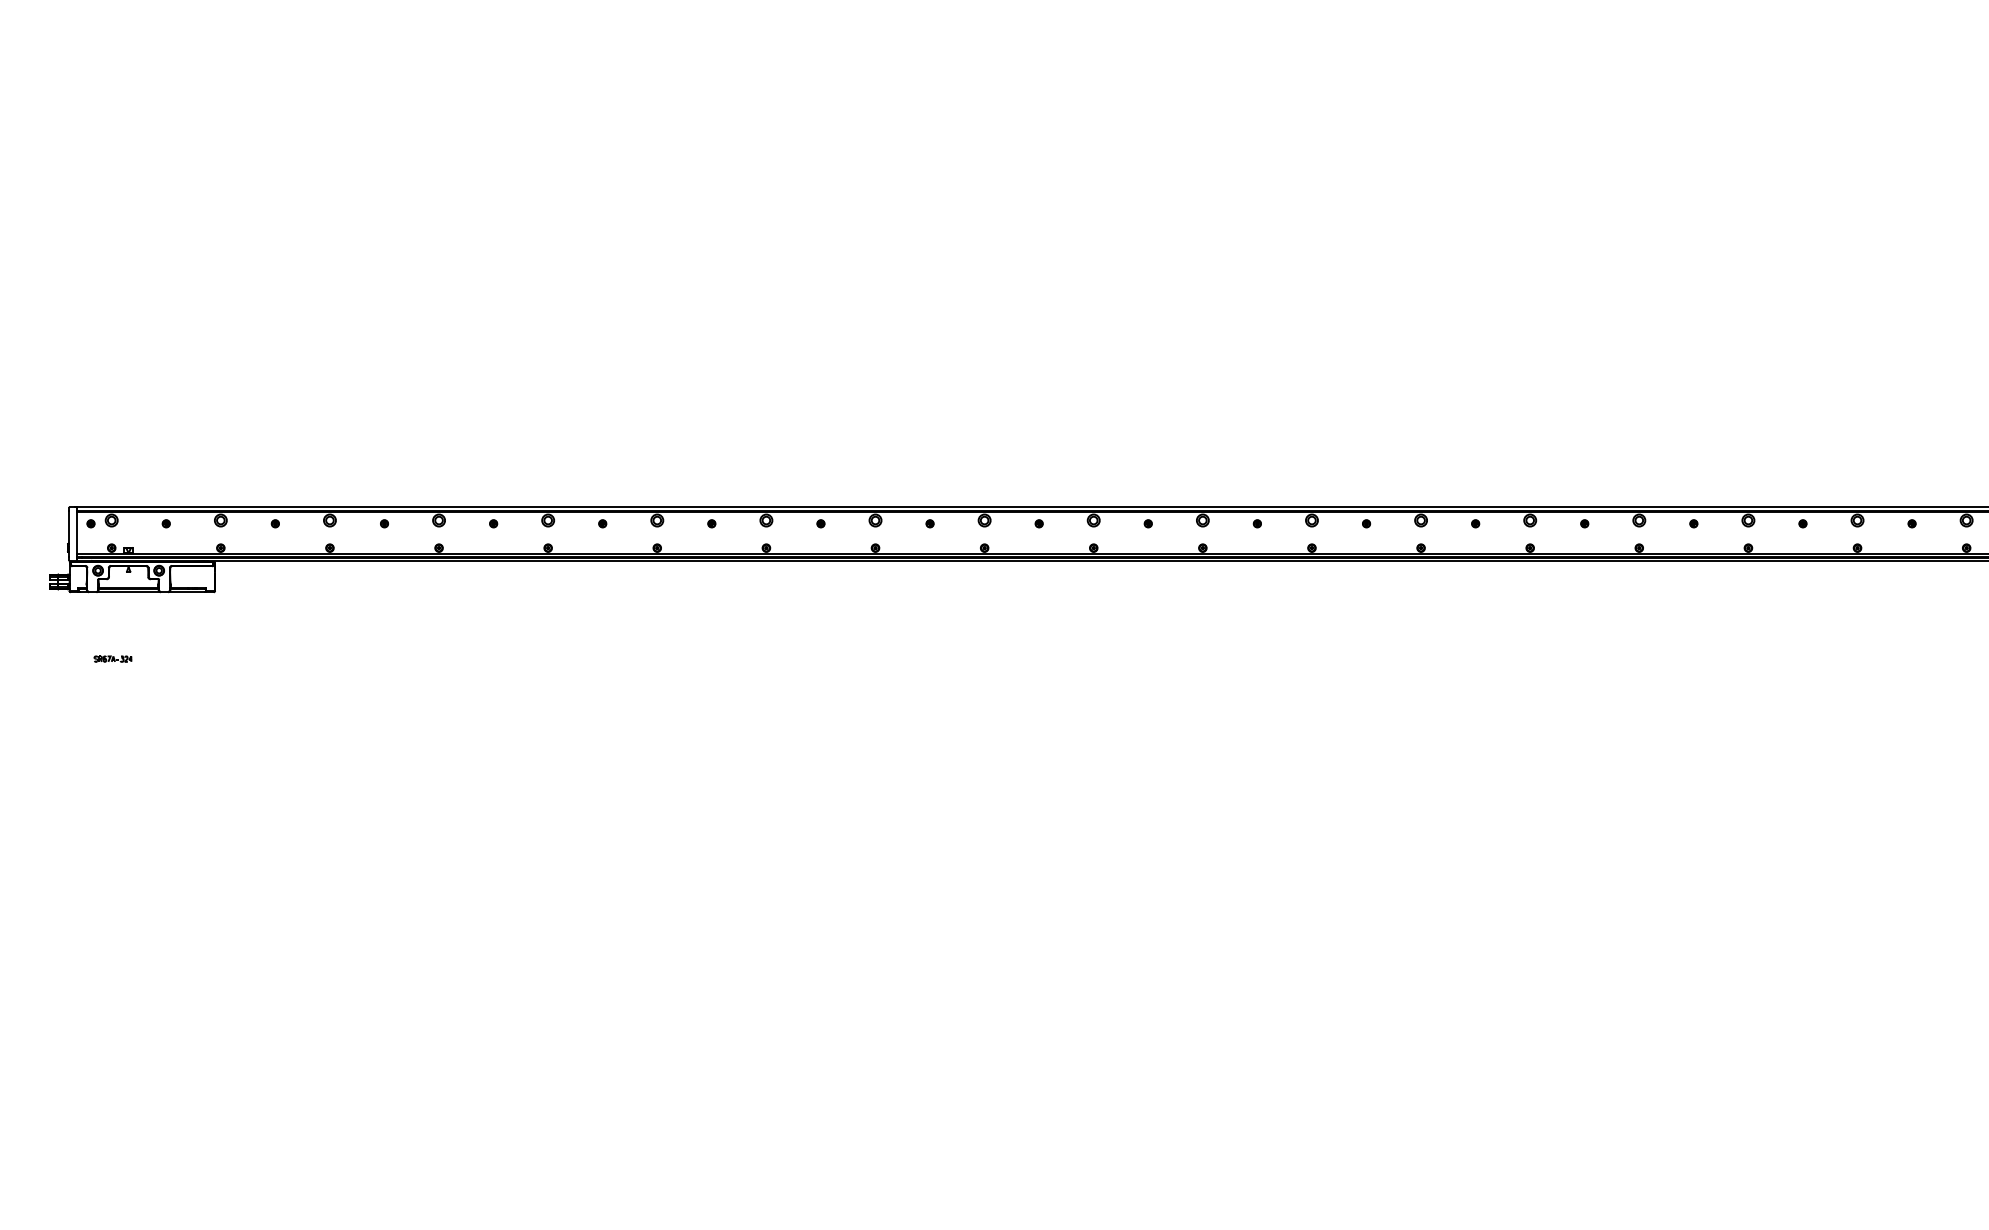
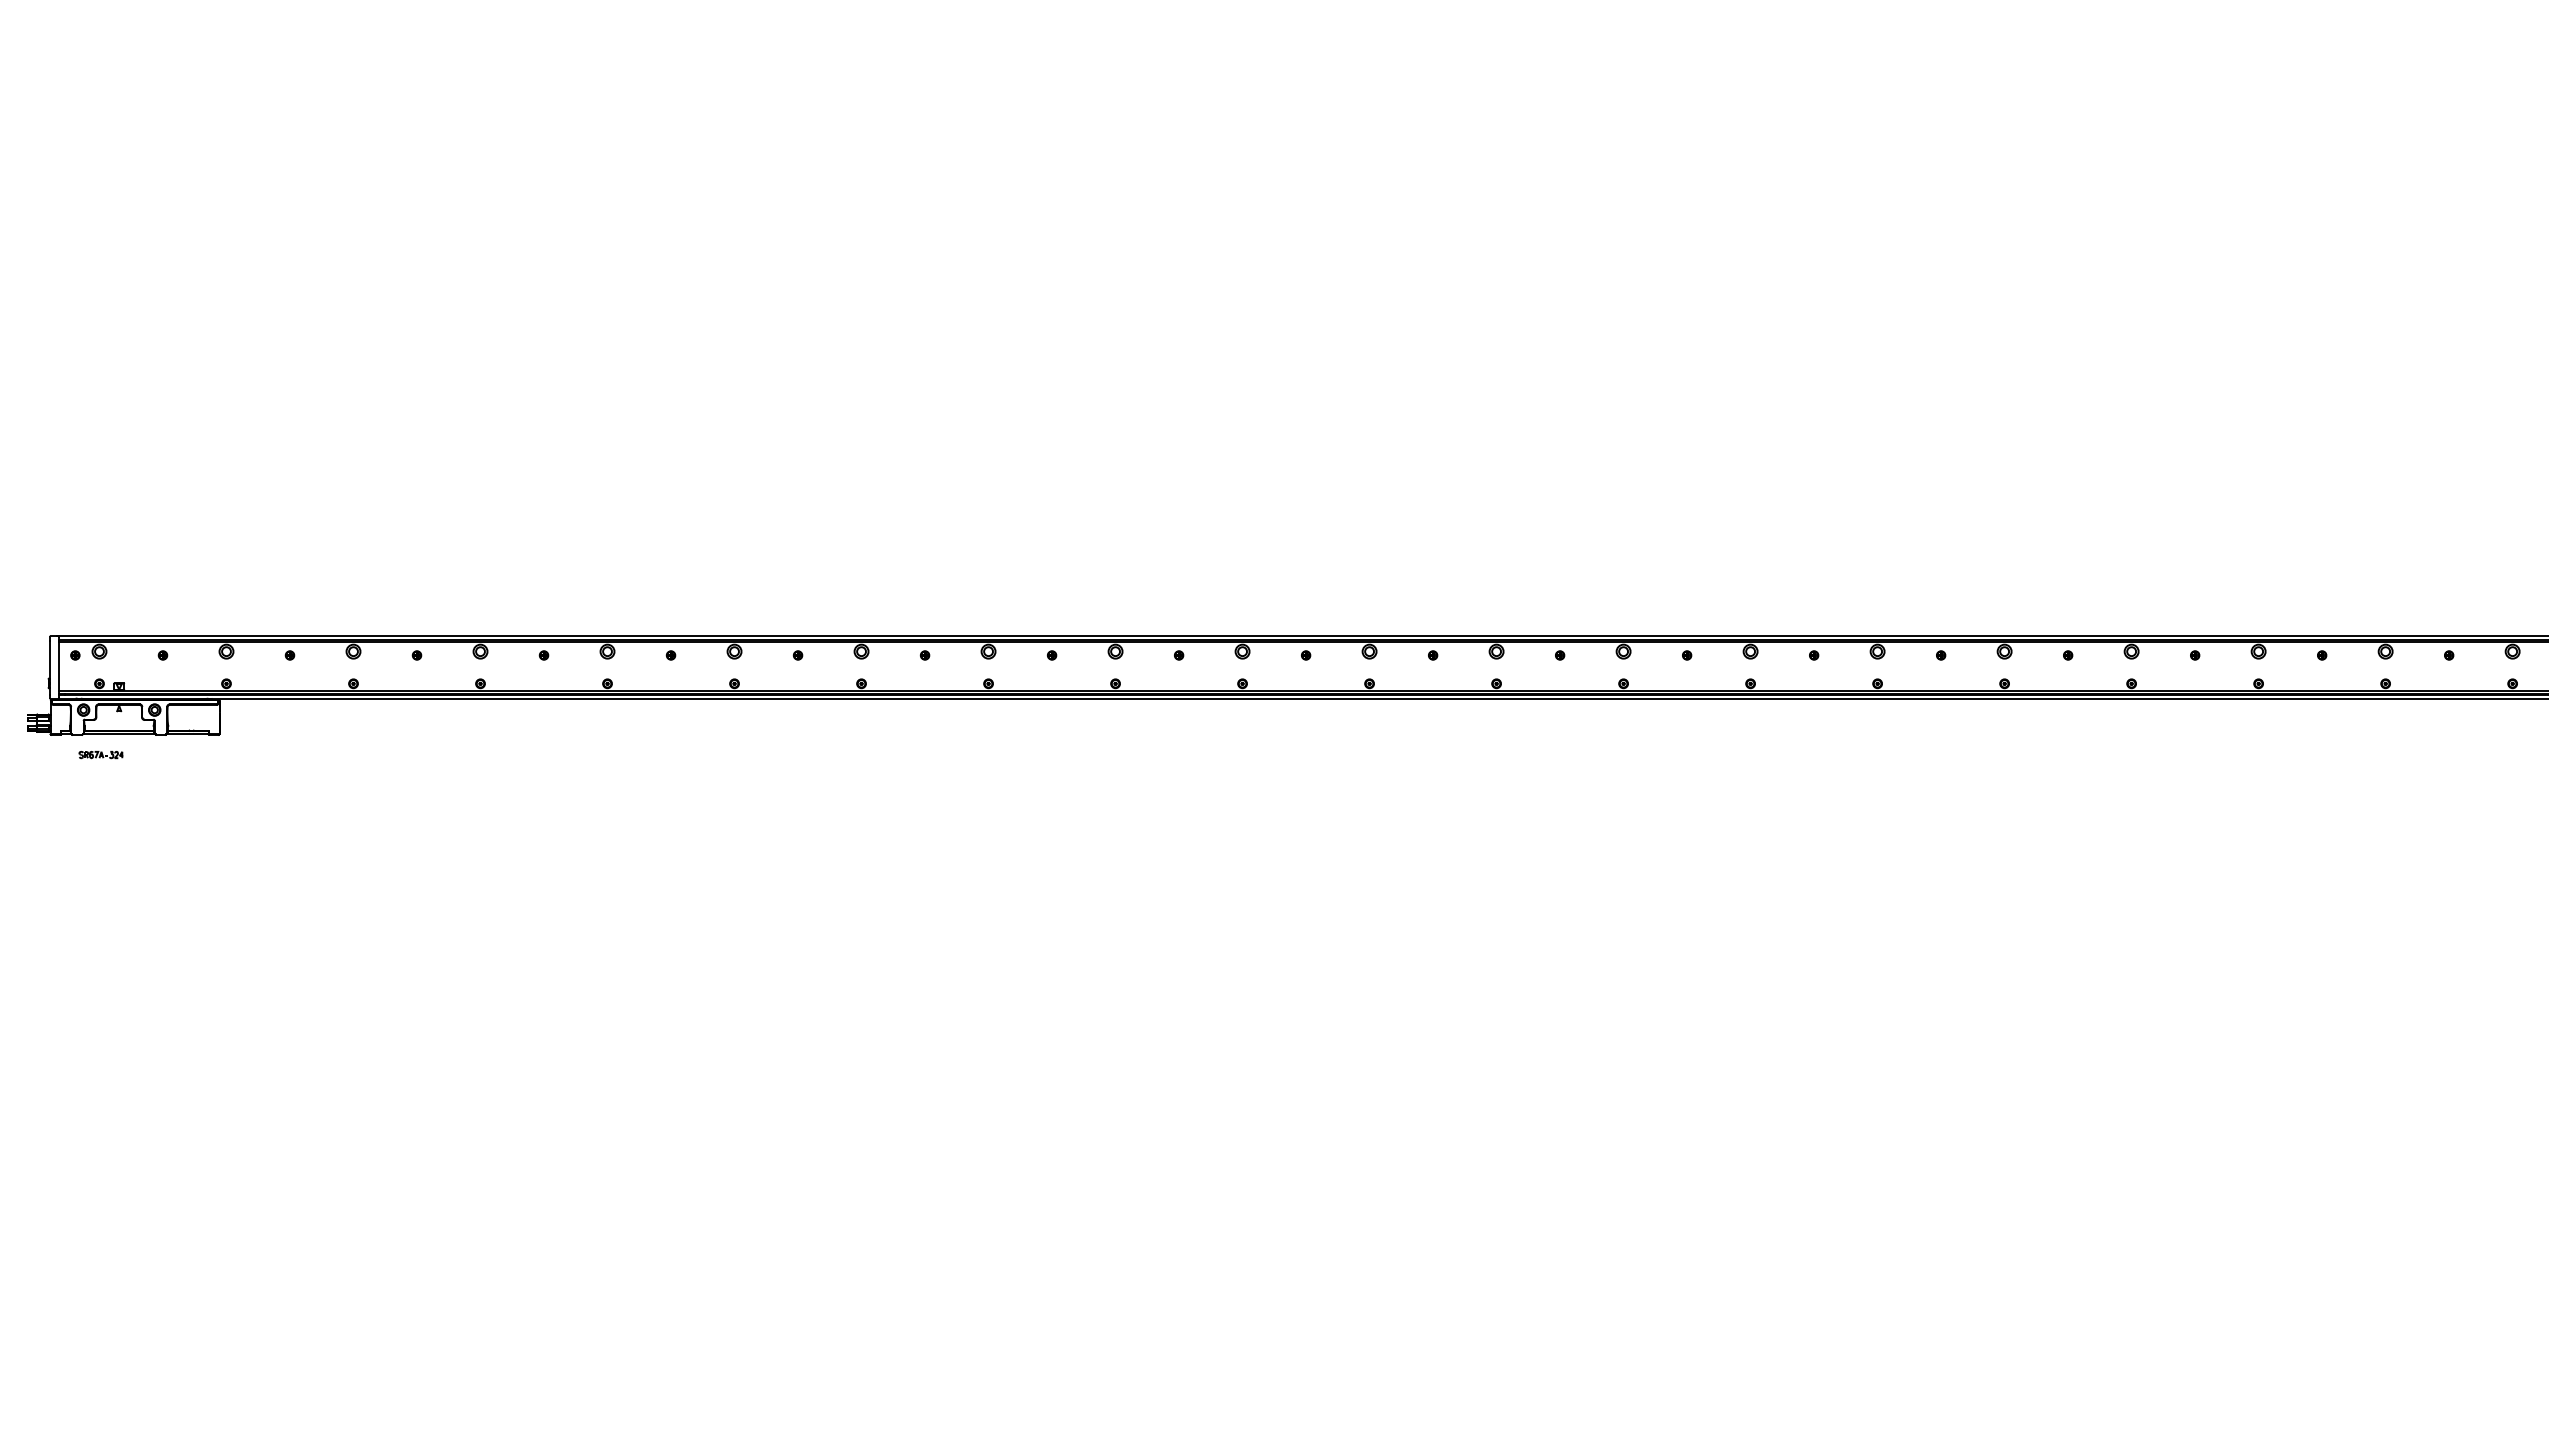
part: (112, 659) -> (100, 755), moved

